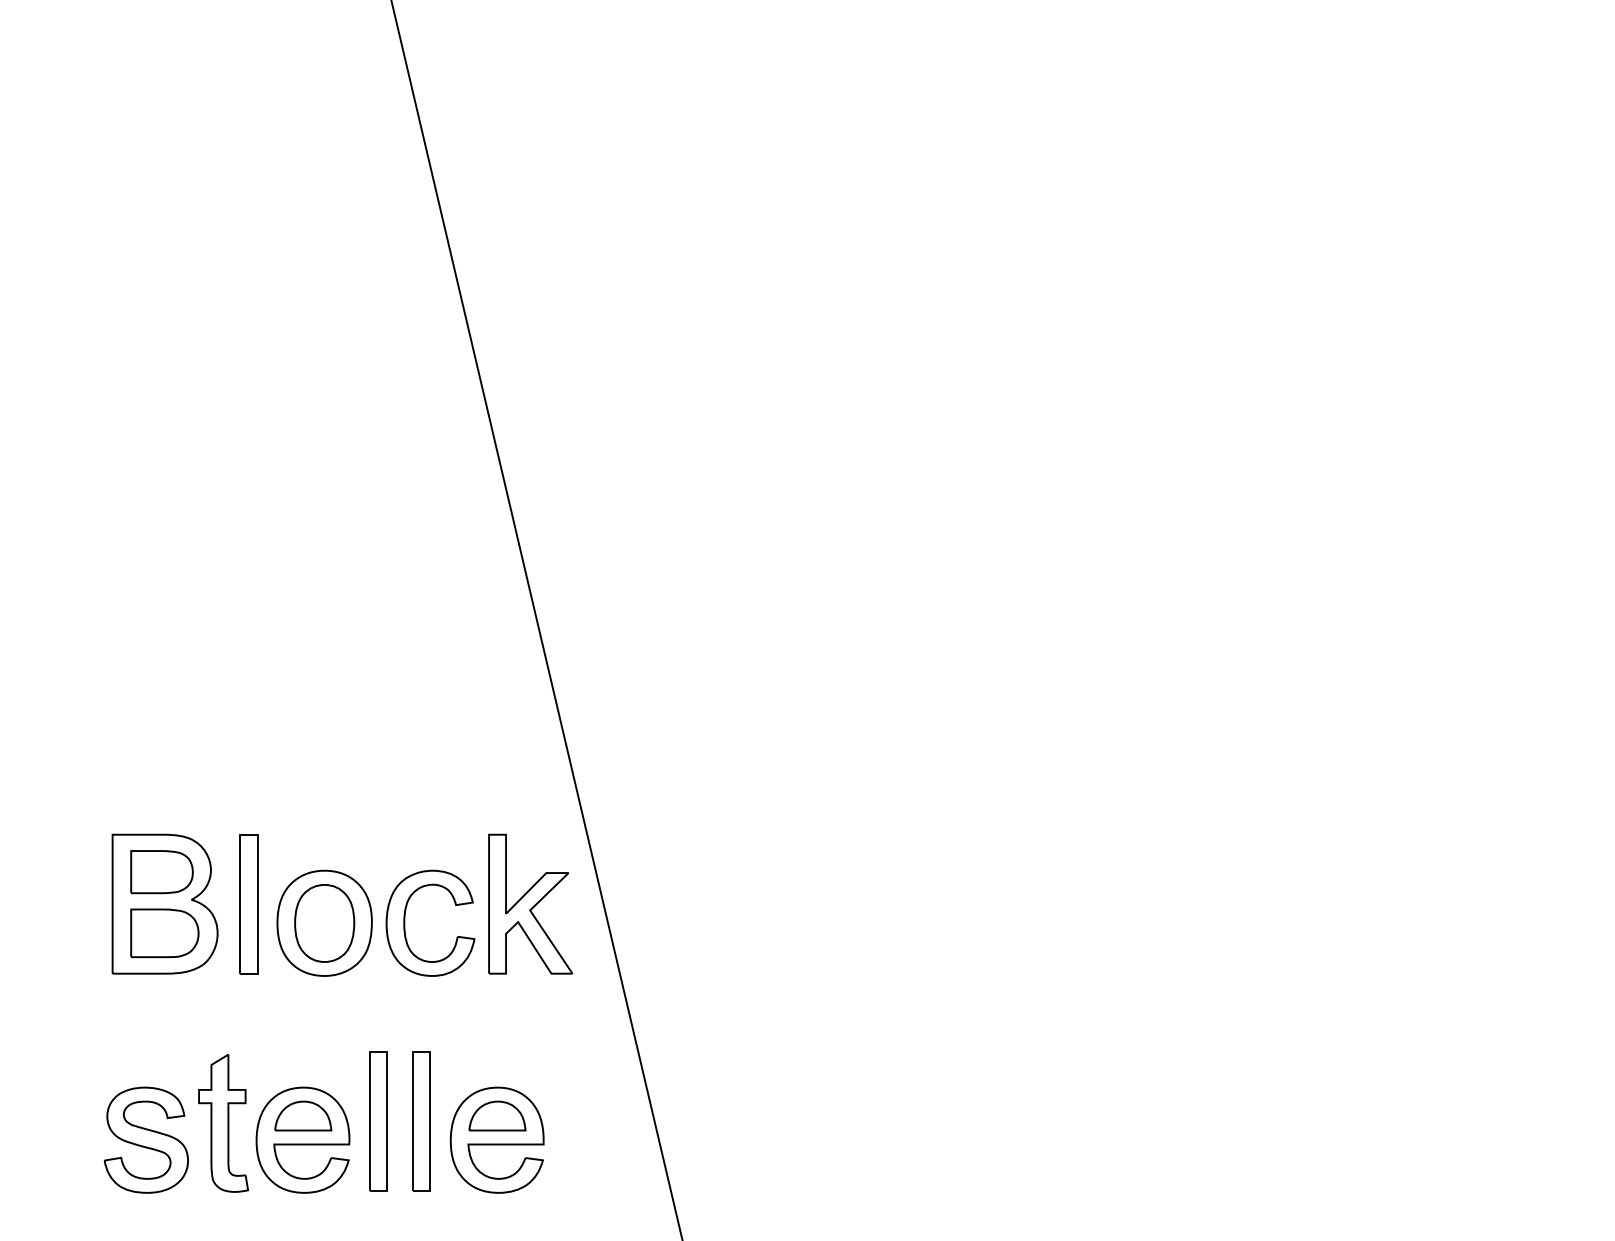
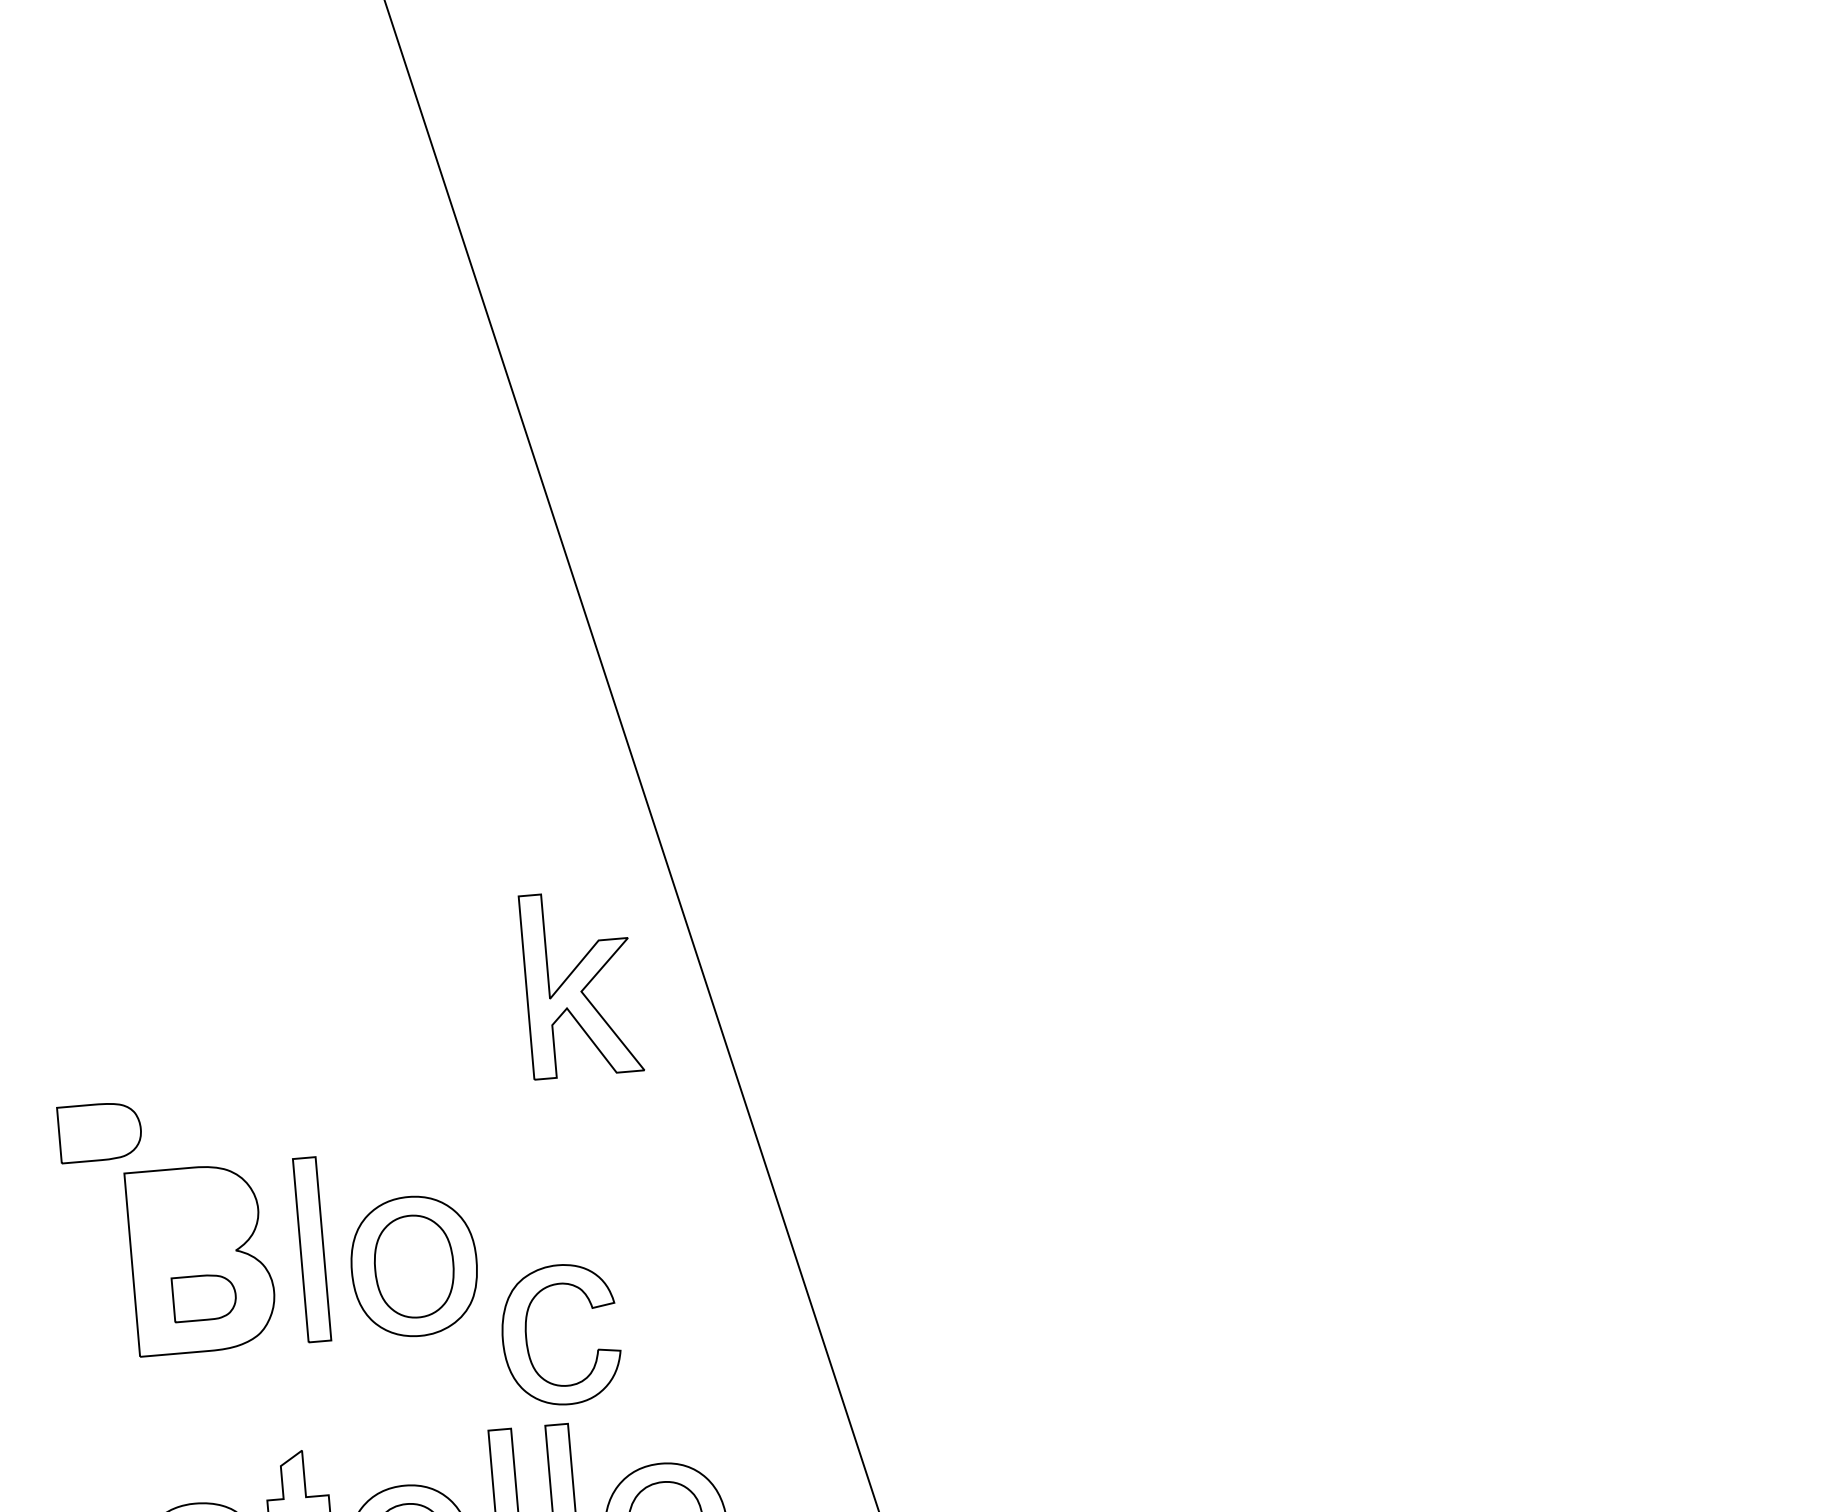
part: (161, 872) -> (99, 1132), moved
part: (530, 903) -> (581, 982), moved
part: (405, 922) -> (527, 1336), moved
part: (164, 933) -> (204, 1297), size x0.7

